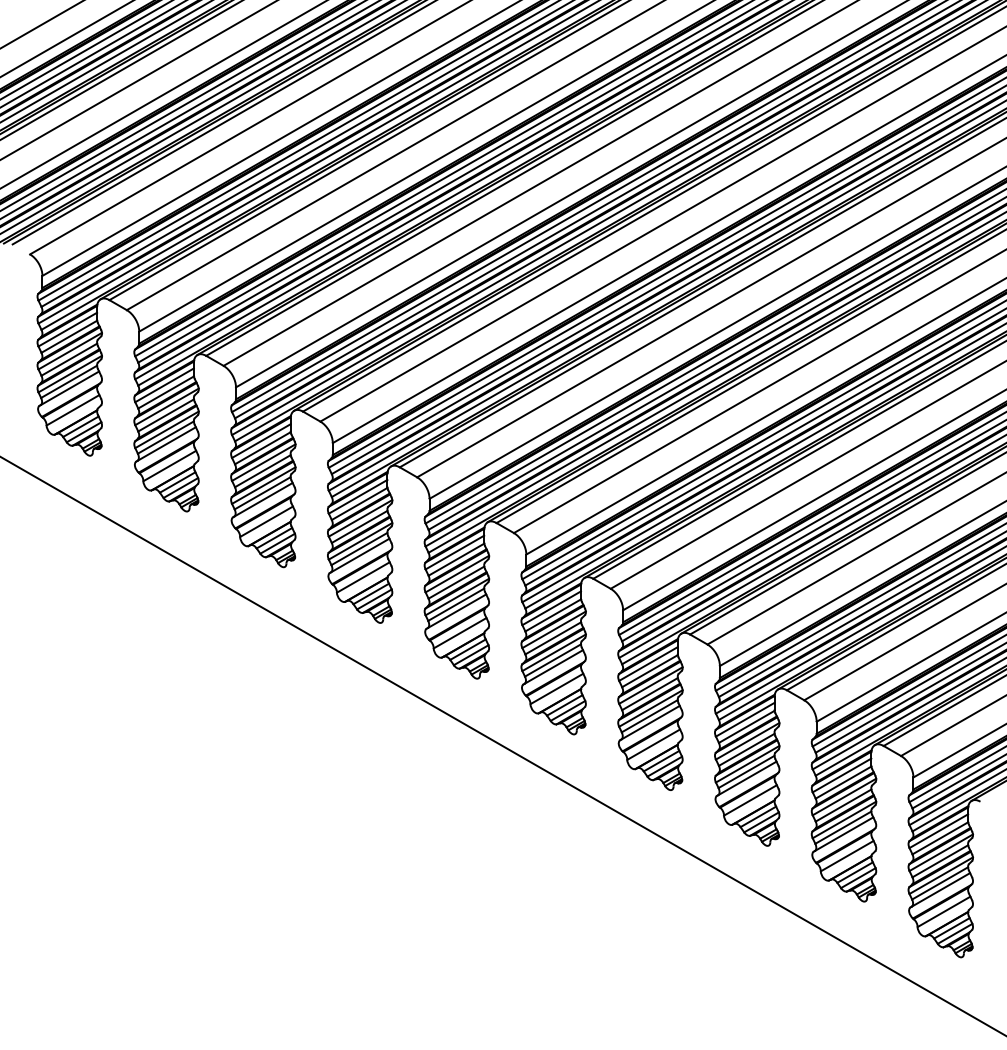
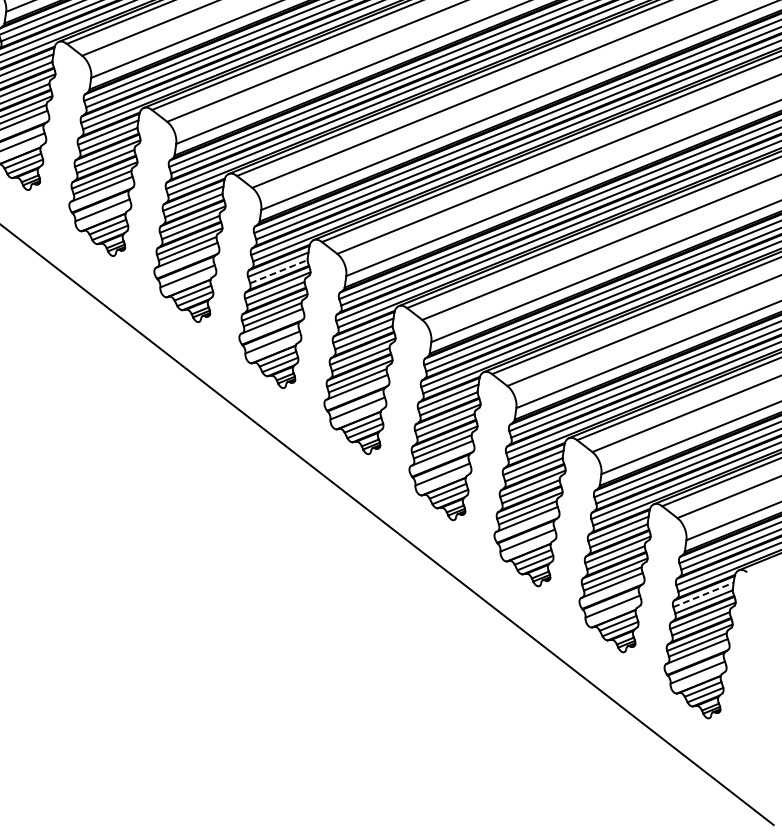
line: (456, 559) -> (278, 271), solid -> dashed
line: (938, 831) -> (703, 595), solid -> dashed

